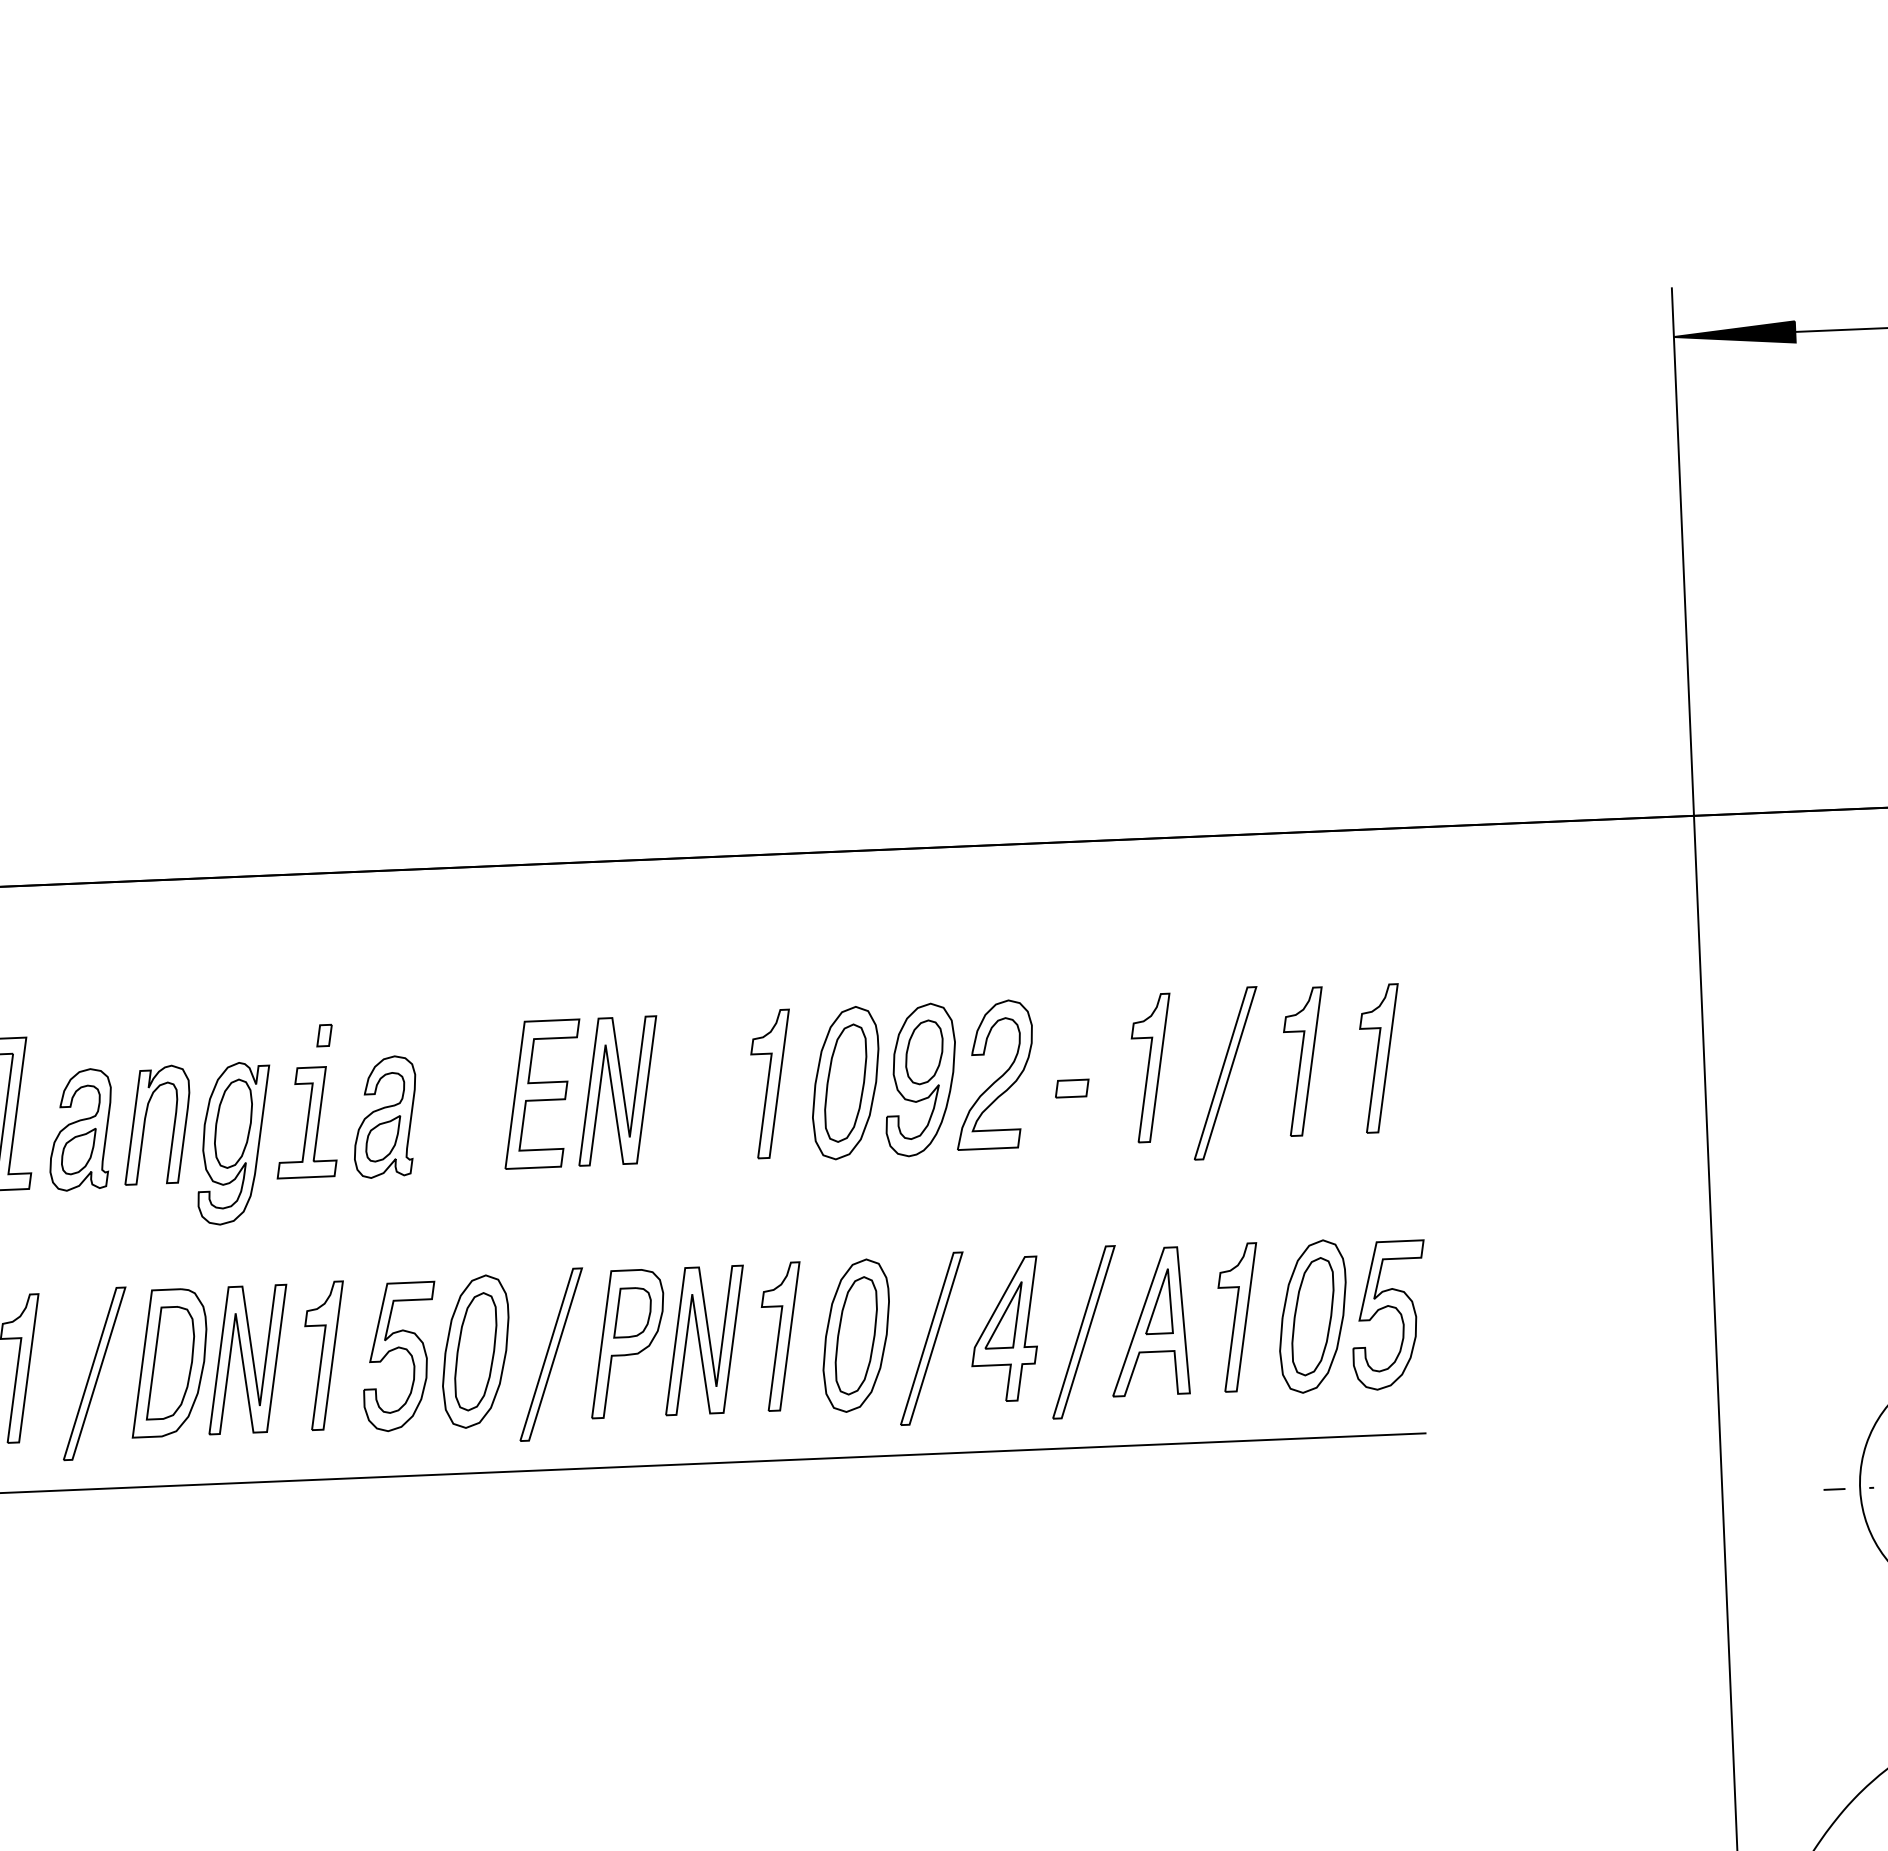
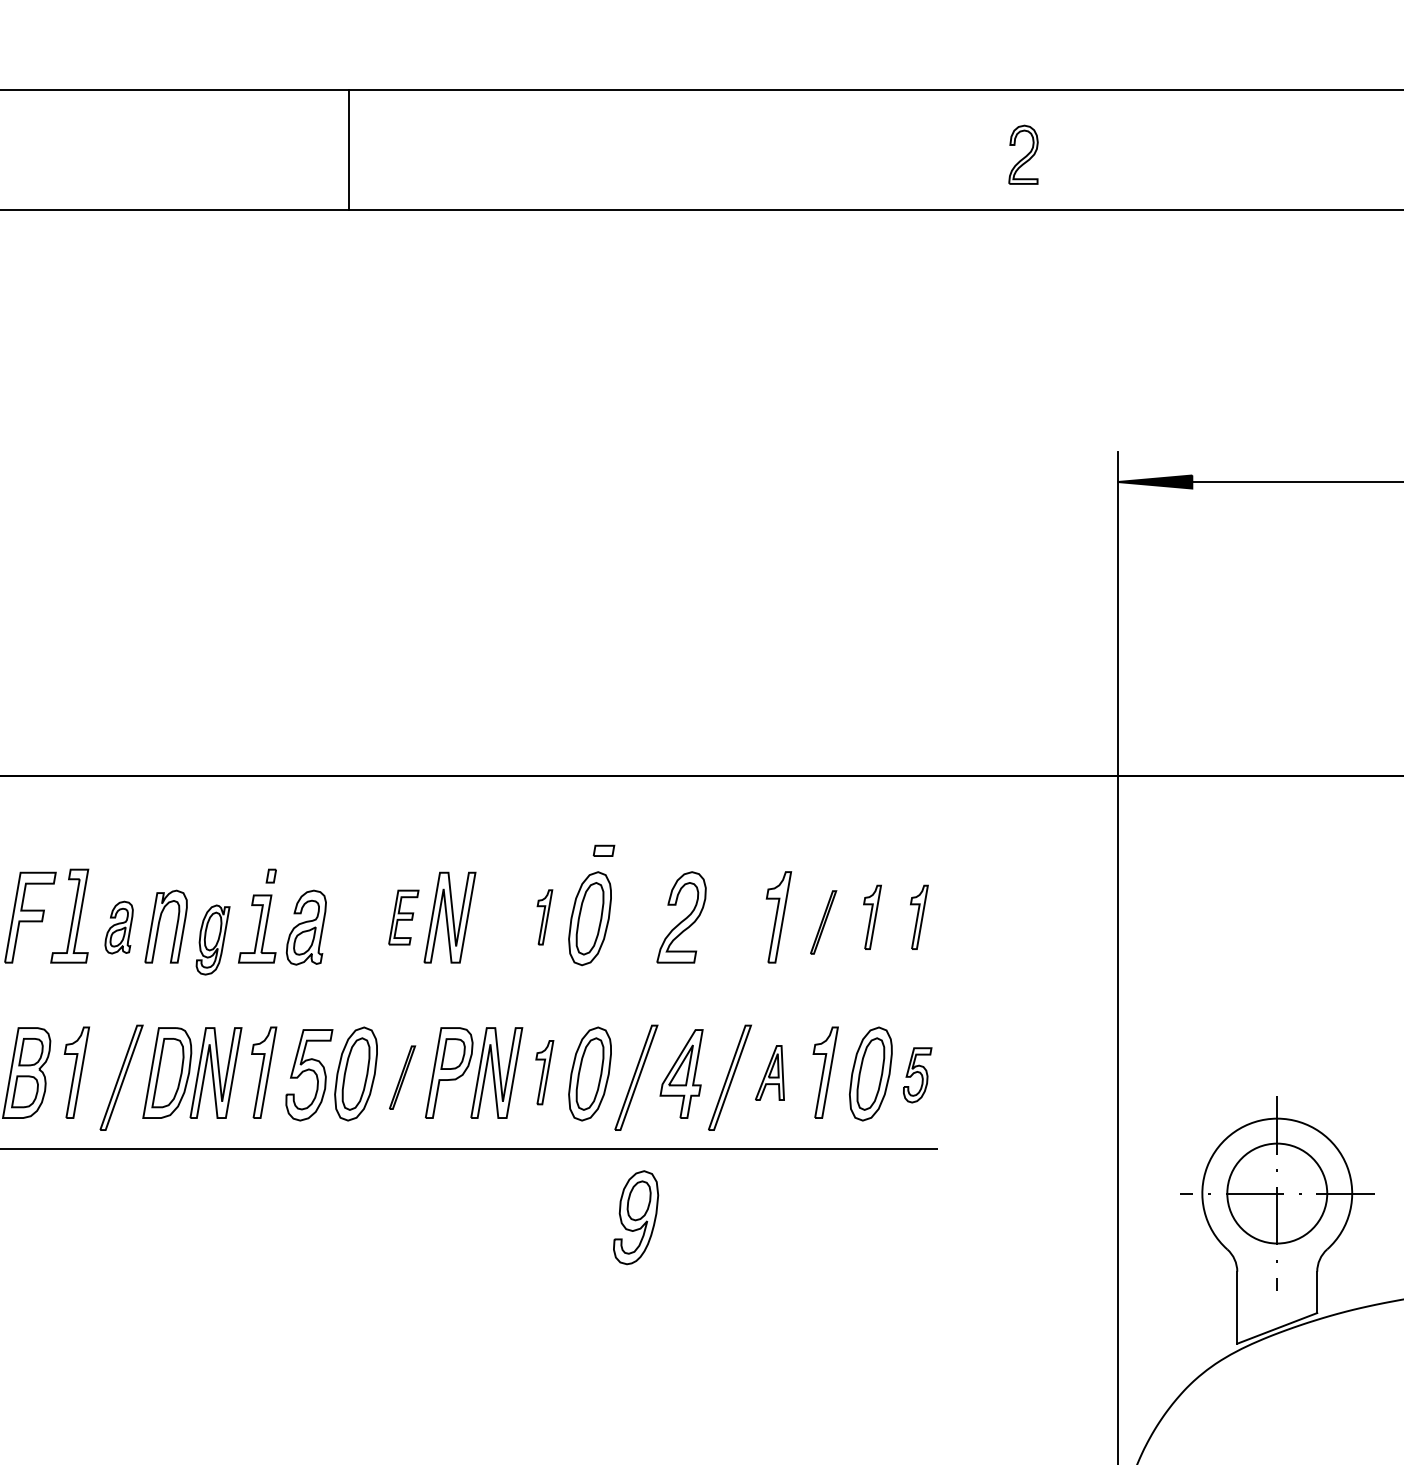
part: (1381, 1058) -> (919, 917), size x0.7
part: (1304, 1061) -> (872, 917), size x0.7
part: (1225, 1073) -> (823, 922), size x0.6
part: (921, 1079) -> (636, 1217), moved
part: (771, 1084) -> (544, 917), size x0.6
part: (1071, 1087) -> (603, 850), moved
part: (542, 1093) -> (403, 917), size x0.6
part: (79, 1129) -> (118, 927), size x0.7
part: (233, 1142) -> (212, 939), size x0.7
part: (1388, 1315) -> (917, 1075), size x0.6
part: (1147, 1320) -> (769, 1072), size x0.6
part: (782, 1336) -> (544, 1072), size x0.7
part: (551, 1354) -> (402, 1077), size x0.6

